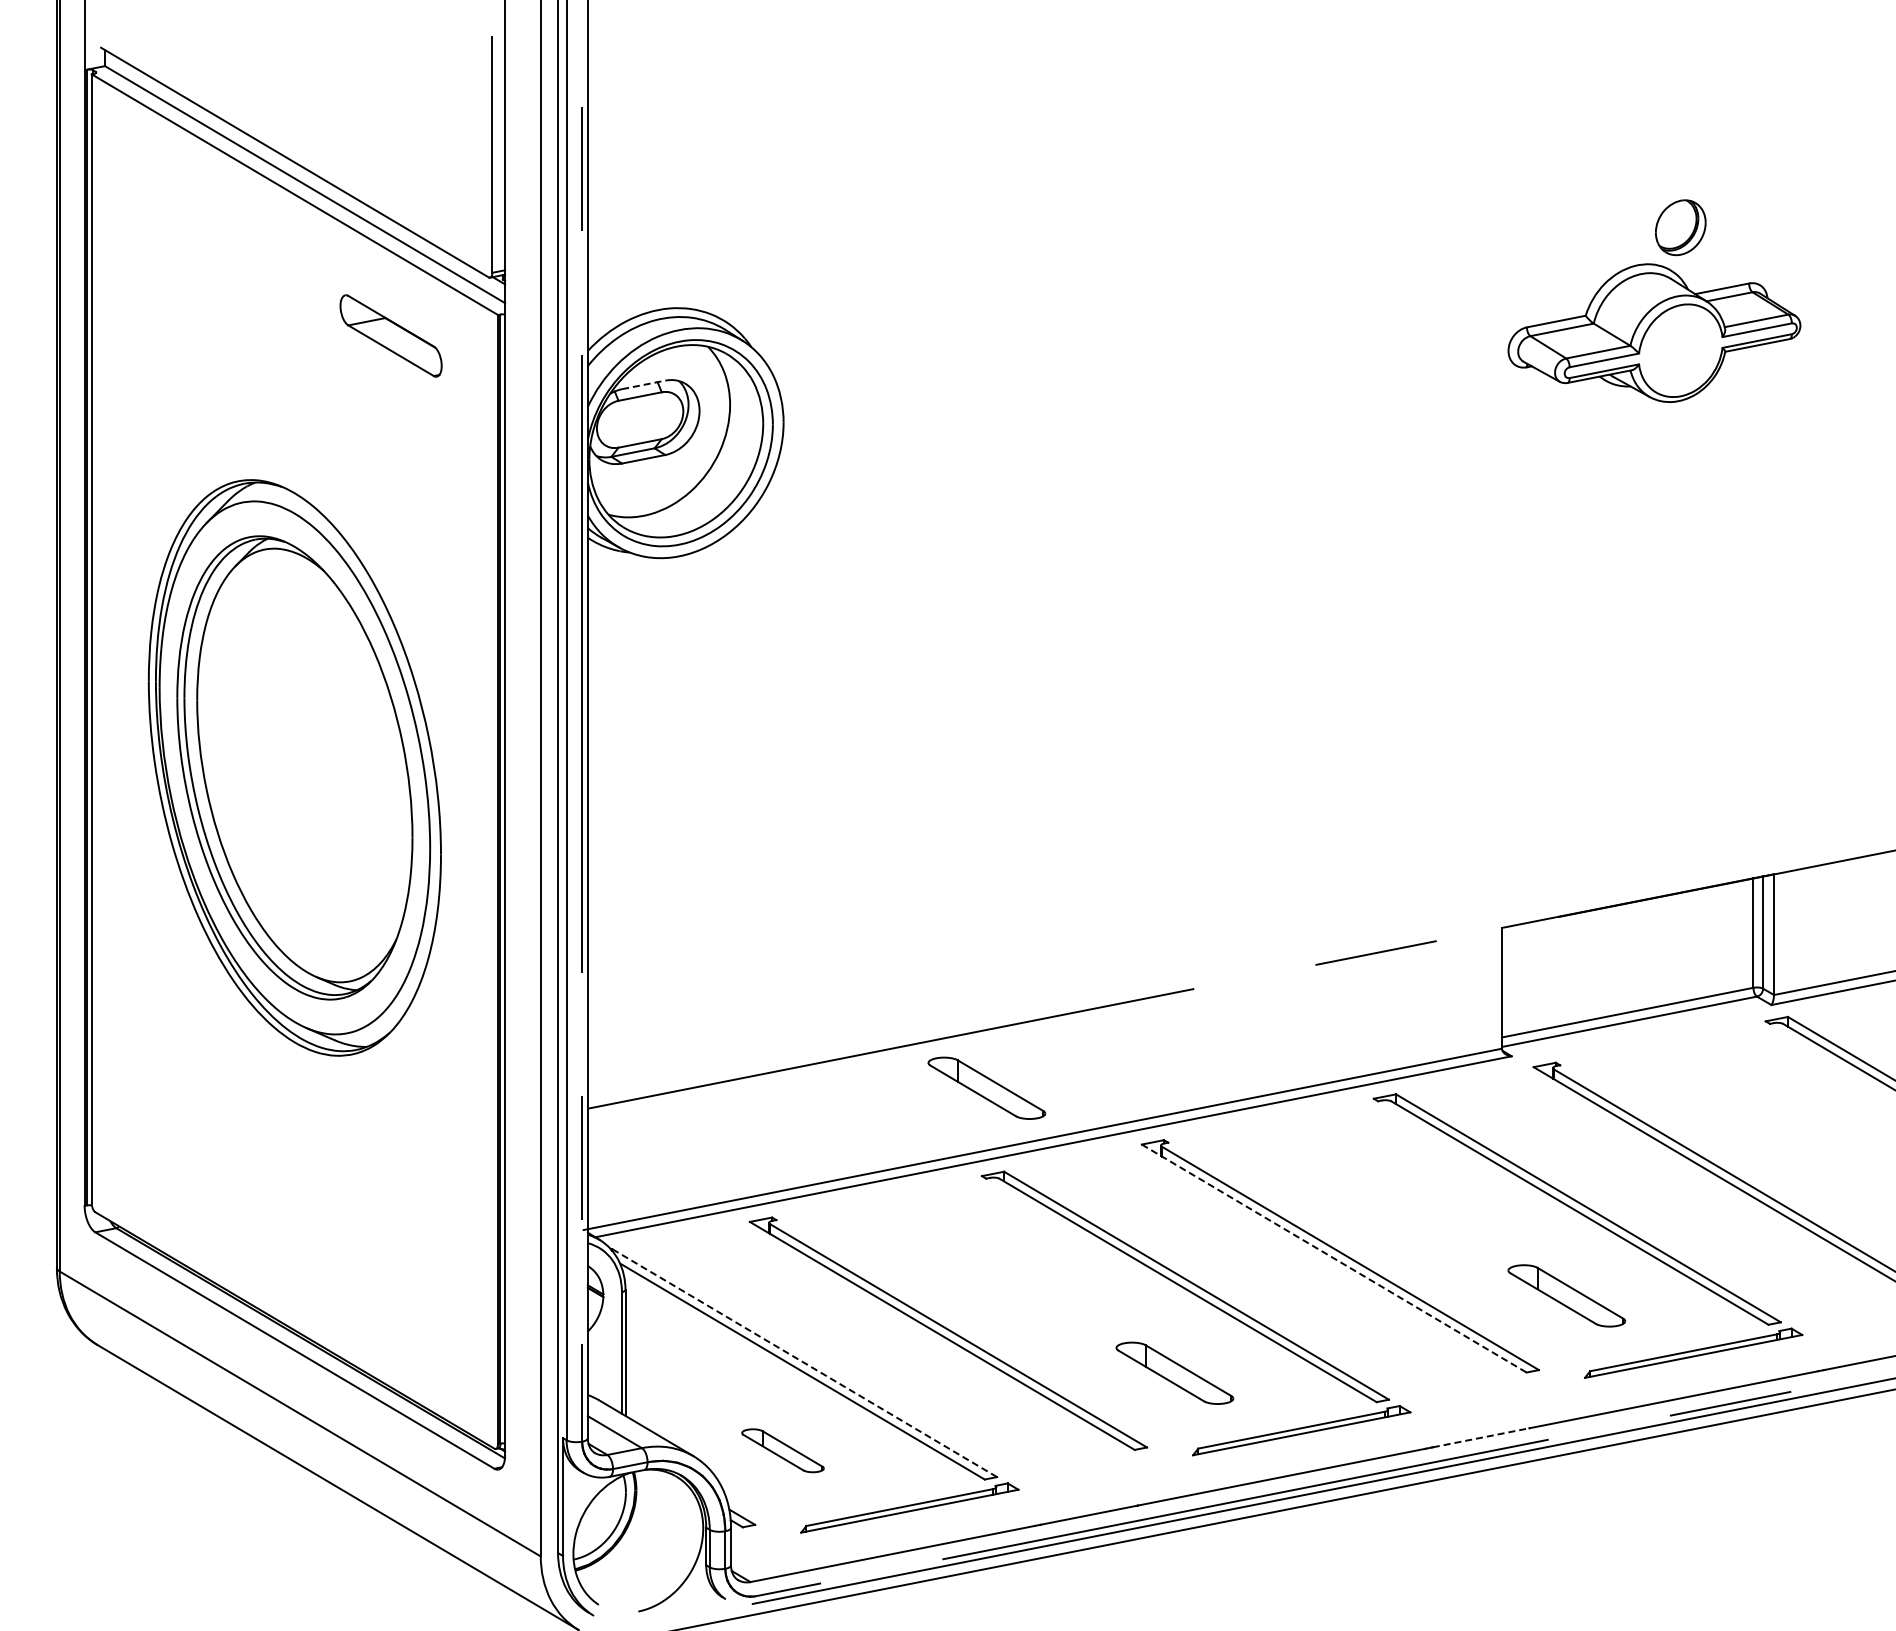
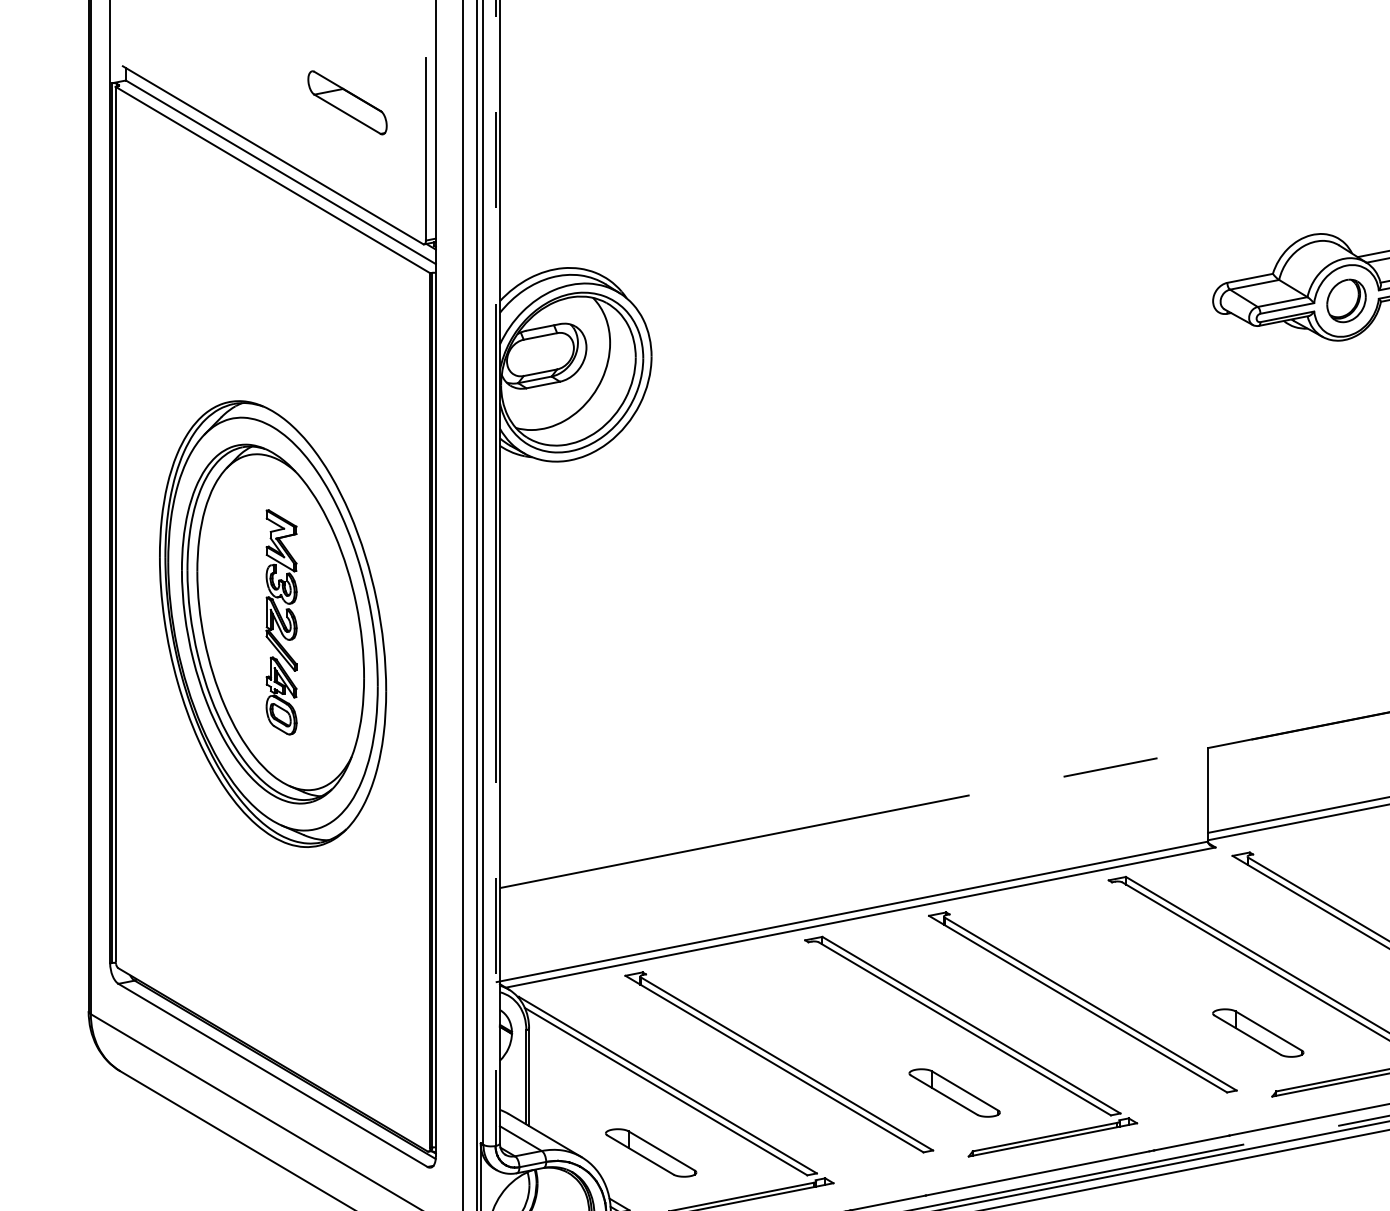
part: (1680, 227) -> (1346, 300), moved
part: (390, 335) -> (347, 102), moved
line: (644, 384) -> (543, 327), dashed -> solid
part: (305, 765) -> (281, 622), added
part: (986, 1087) -> (808, 871), removed
line: (1334, 1258) -> (1078, 1004), dashed -> solid
line: (804, 1363) -> (667, 1085), dashed -> solid
line: (1481, 1437) -> (1192, 1142), dashed -> solid
part: (782, 1450) -> (650, 1152), size x1.43

